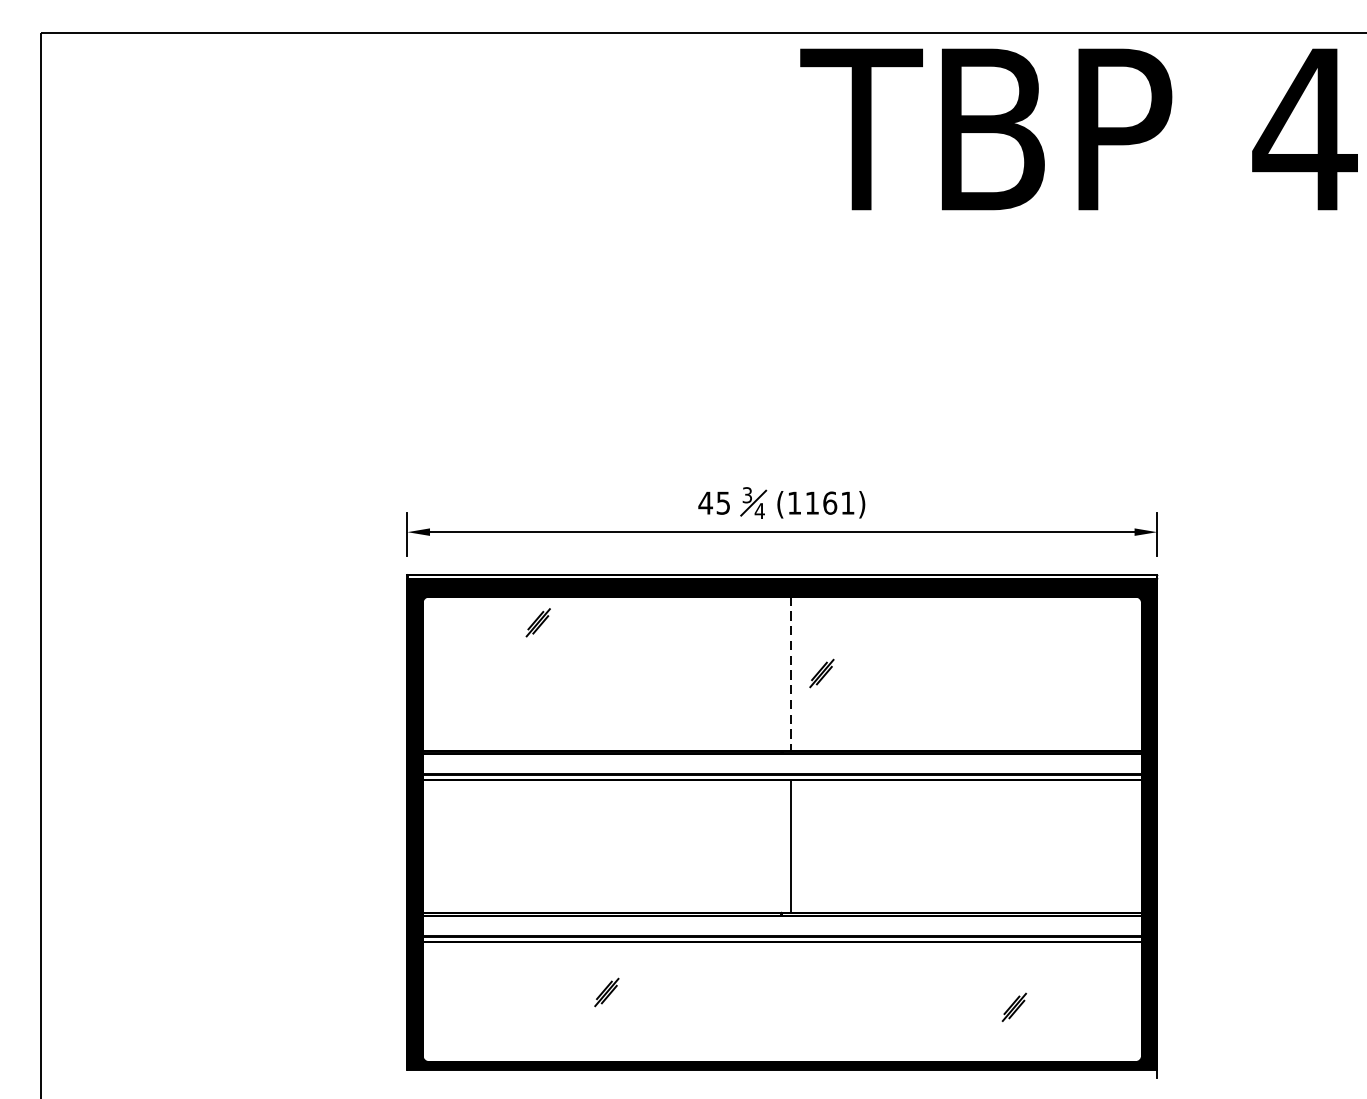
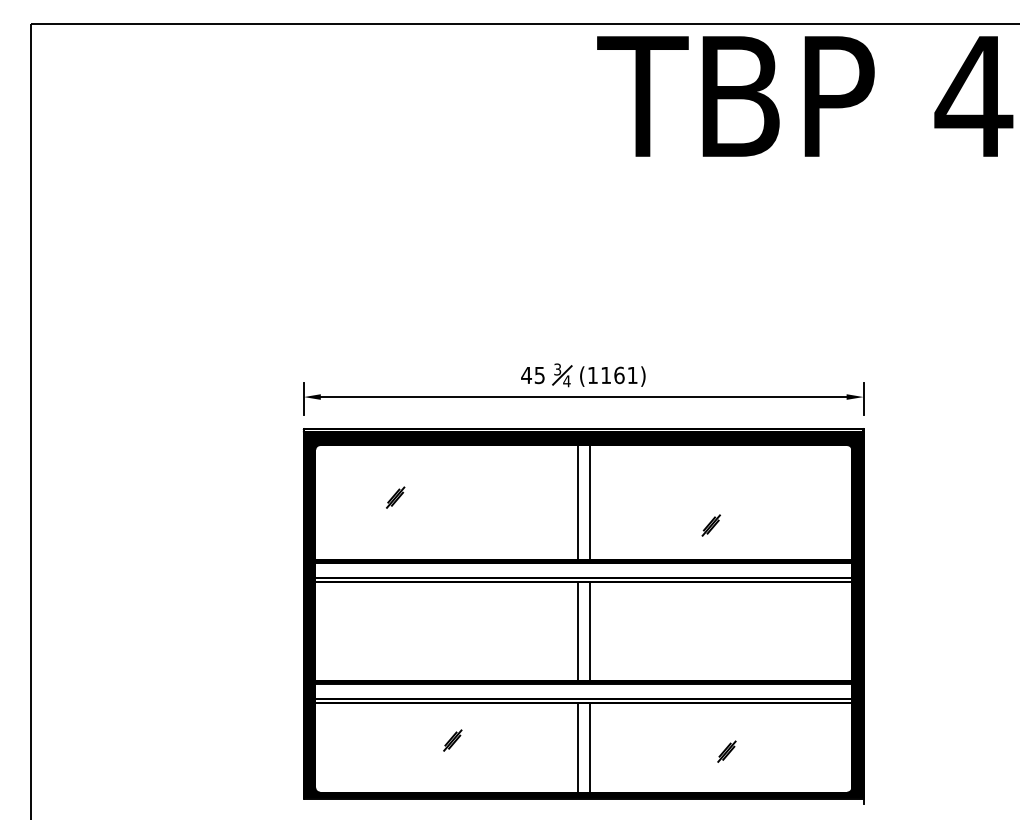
part: (538, 622) -> (395, 497), moved
line: (773, 673) -> (577, 502), added
line: (790, 673) -> (589, 502), dashed -> solid
part: (820, 673) -> (710, 525), moved
line: (773, 846) -> (577, 631), added
line: (773, 1001) -> (577, 747), added
line: (790, 1001) -> (589, 747), added
part: (1013, 1007) -> (726, 751), moved

